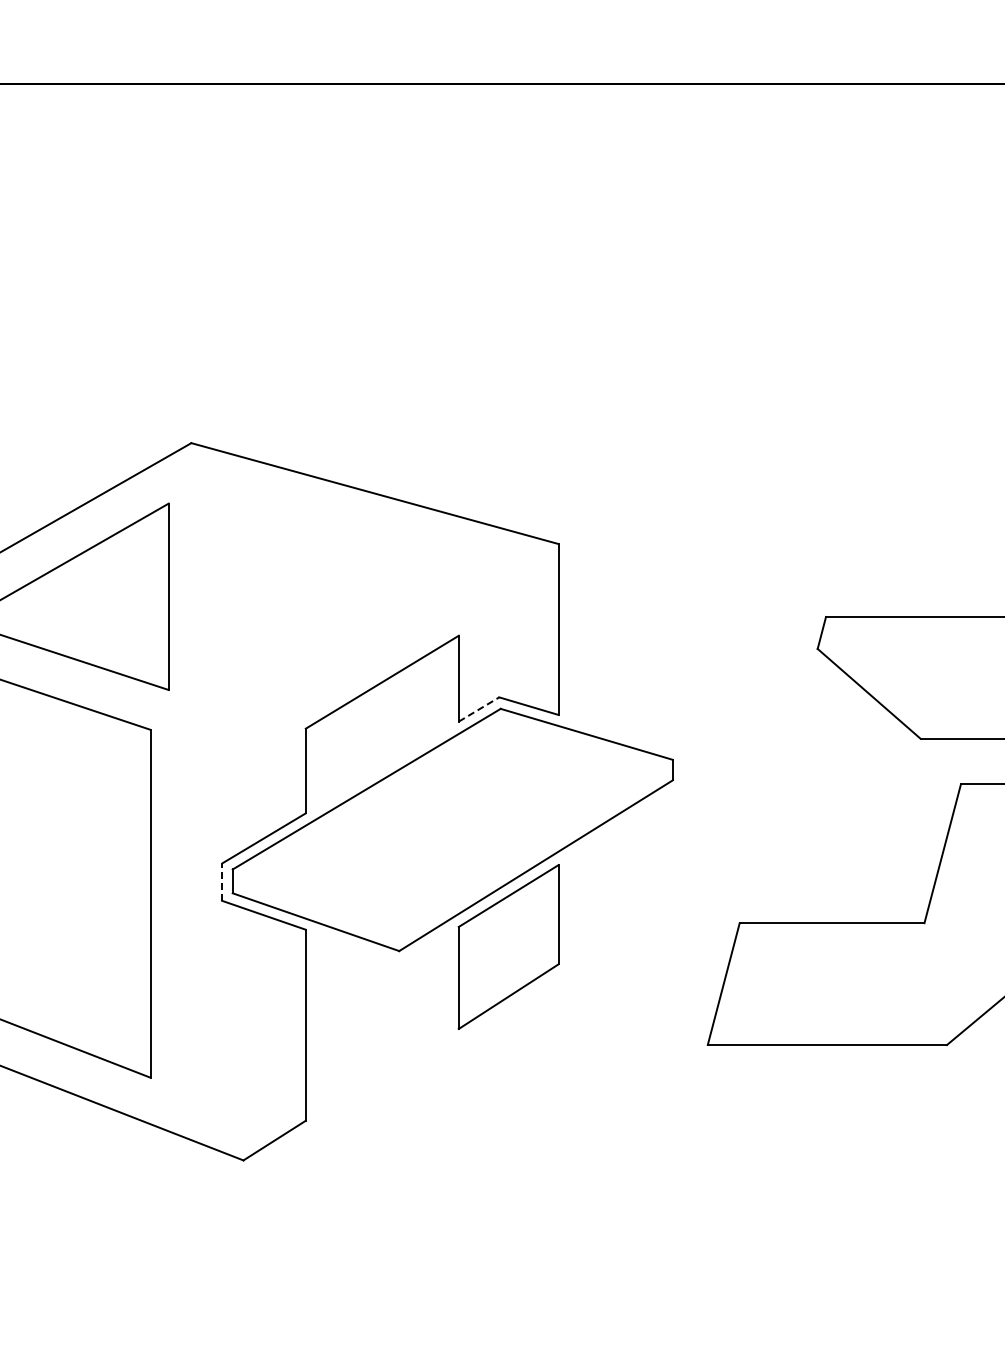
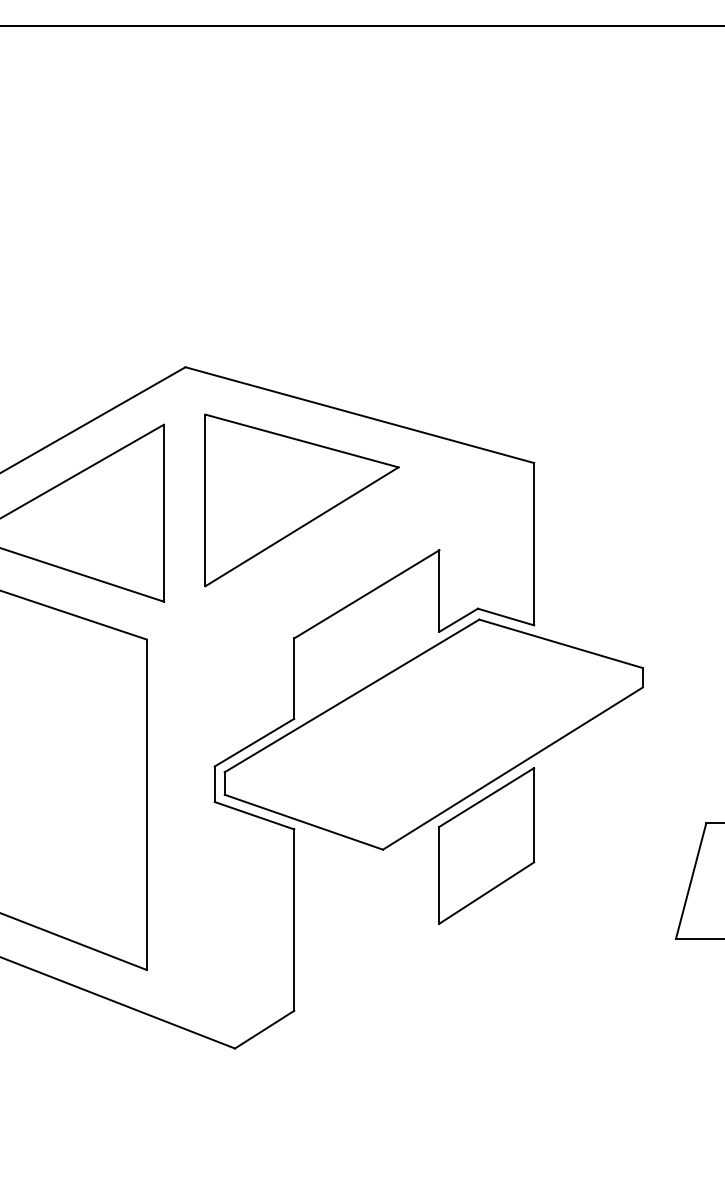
part: (313, 583) -> (301, 500), added
line: (479, 709) -> (459, 620), dashed -> solid
line: (222, 882) -> (215, 784), dashed -> solid

